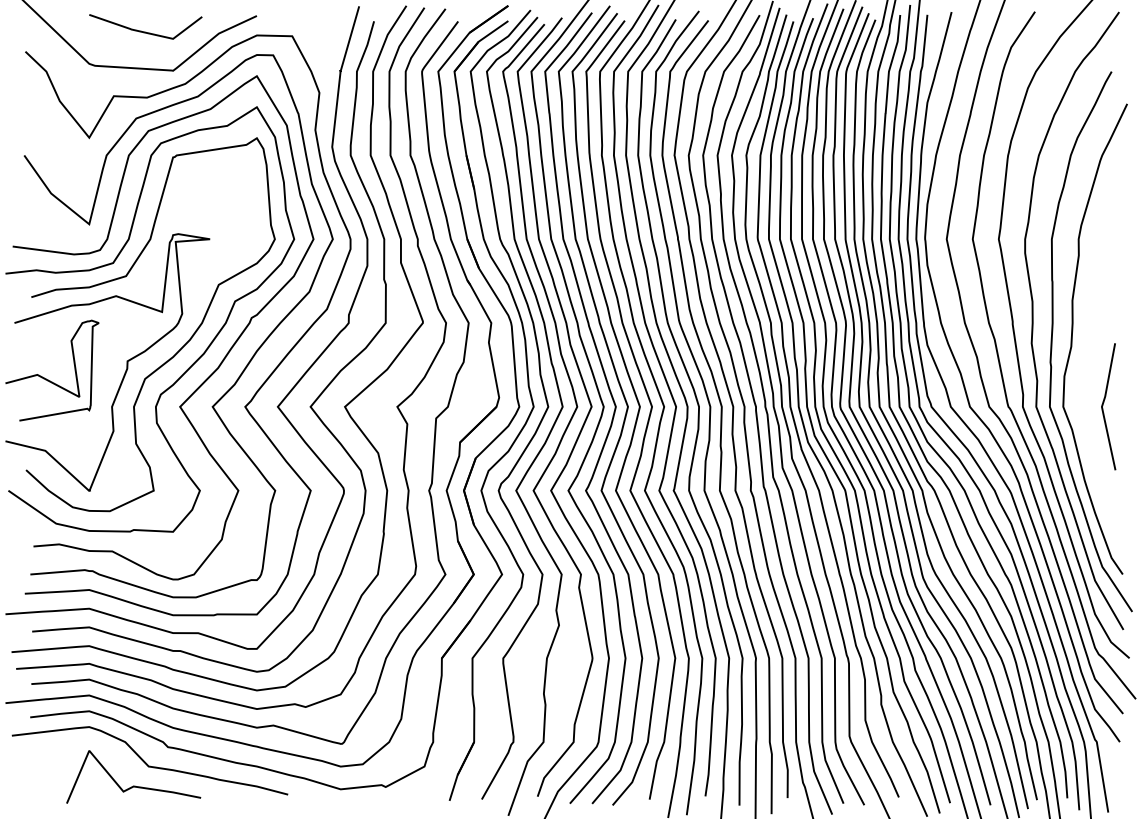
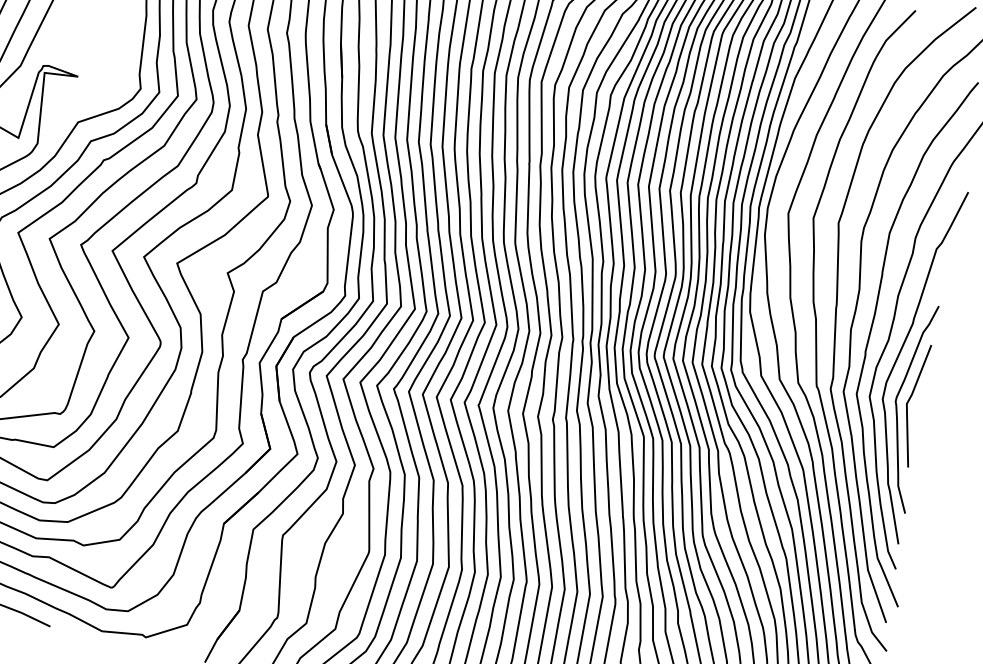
part: (1099, 365) -> (912, 363), added

